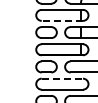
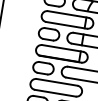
line: (62, 20) -> (66, 25), dashed -> solid
line: (62, 78) -> (57, 82), dashed -> solid

